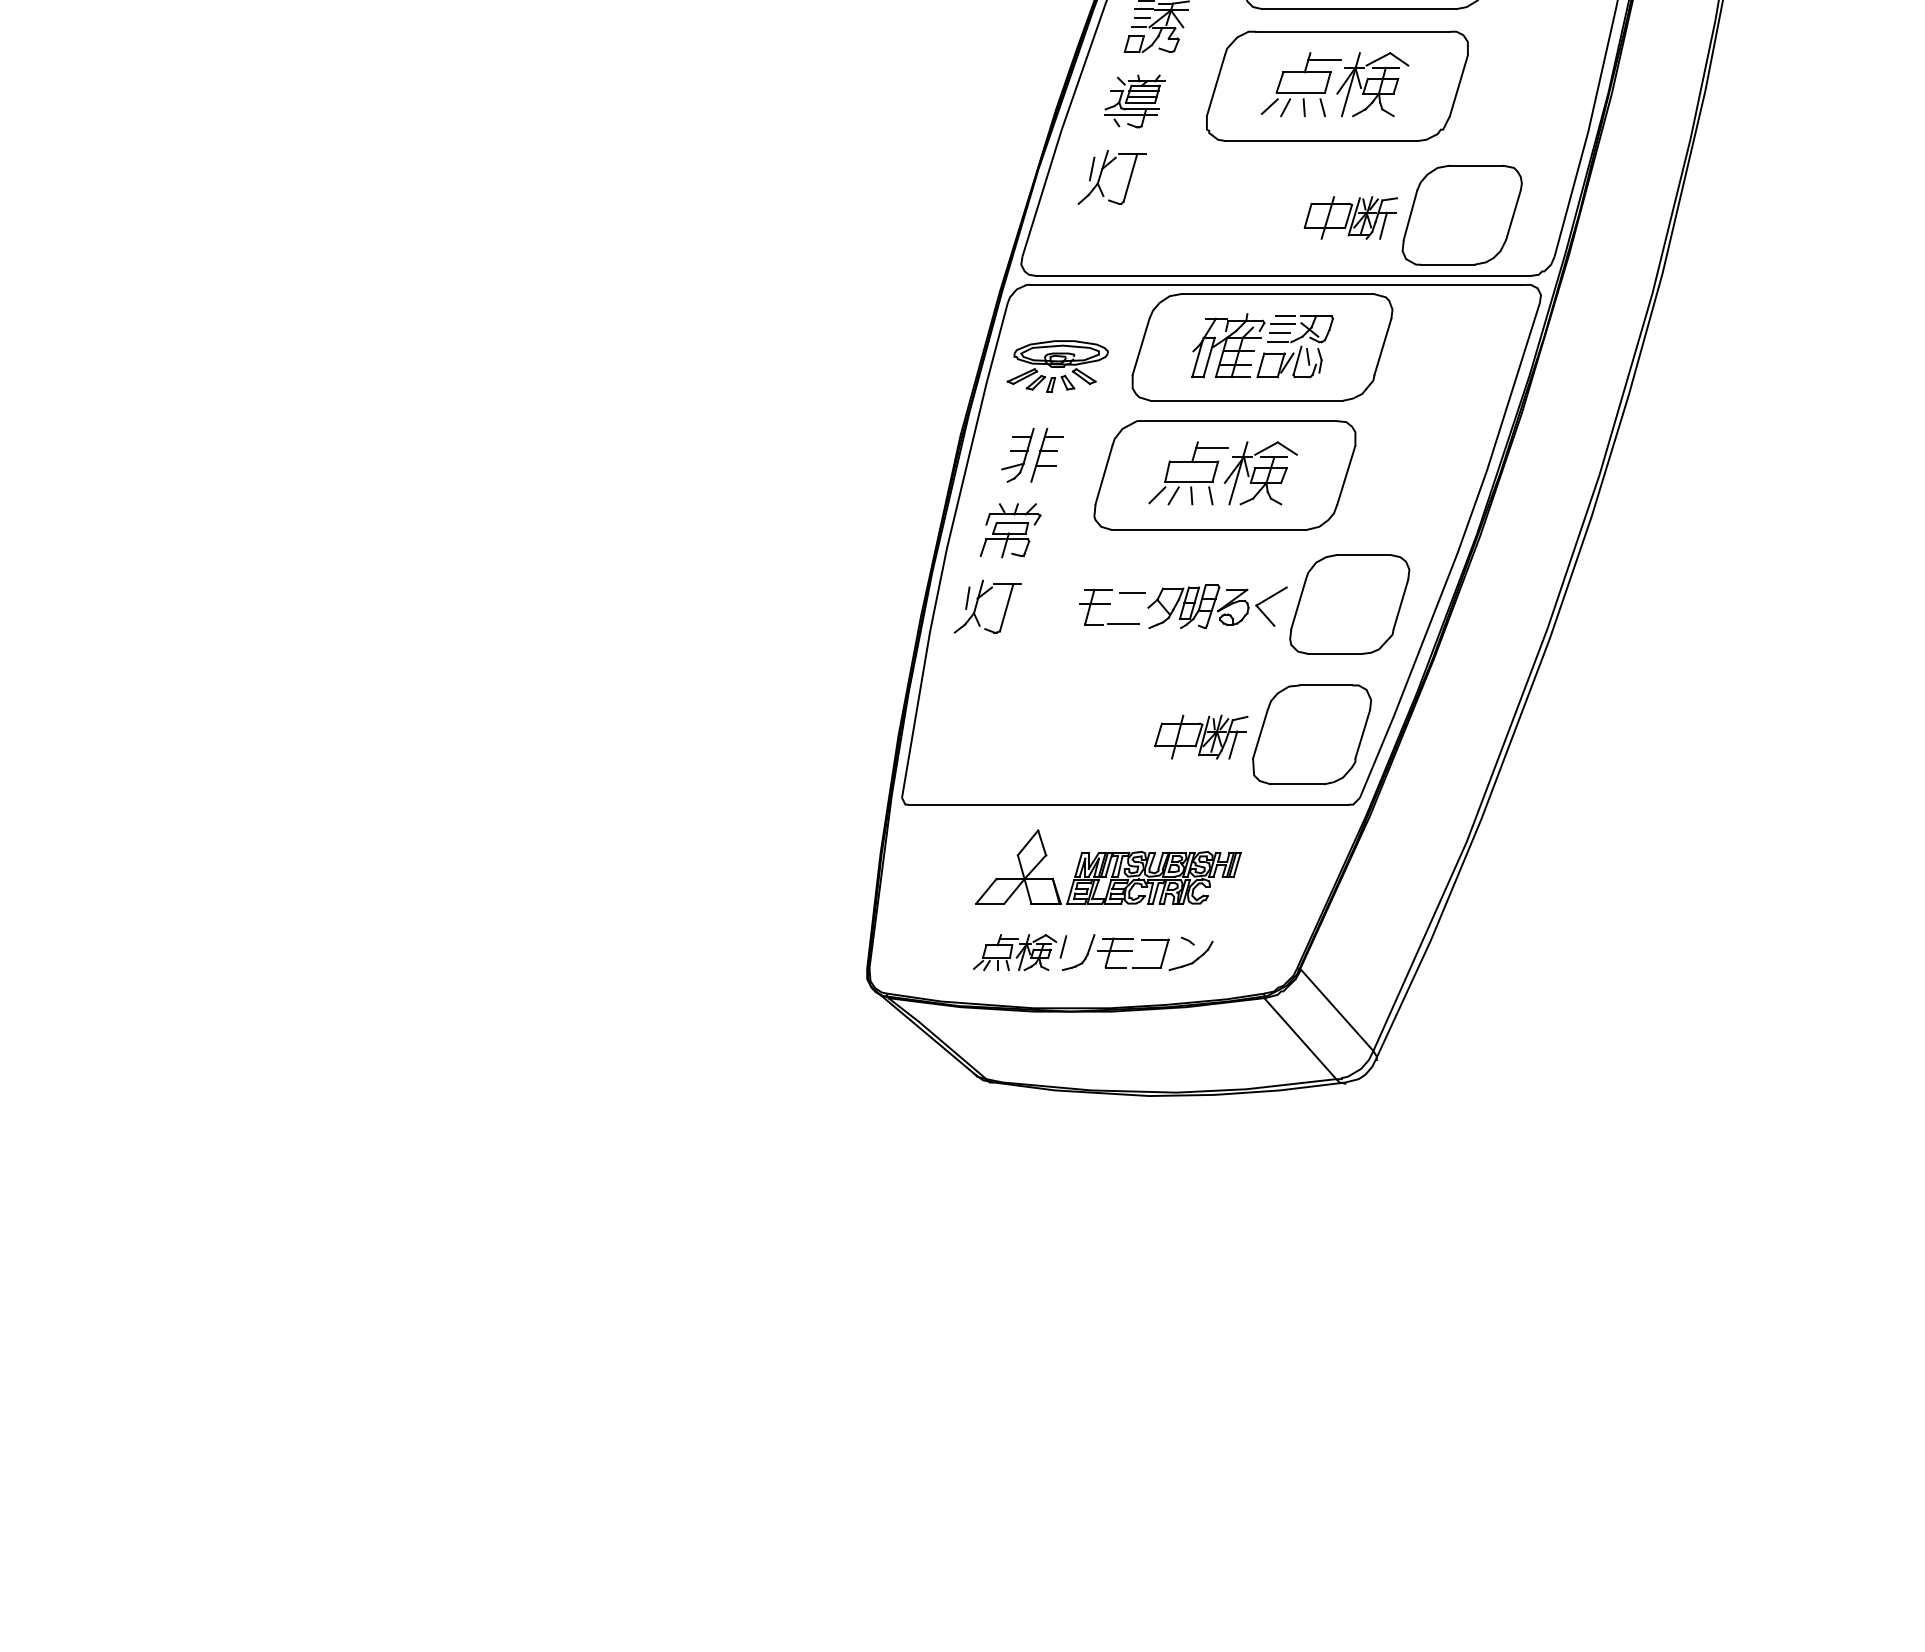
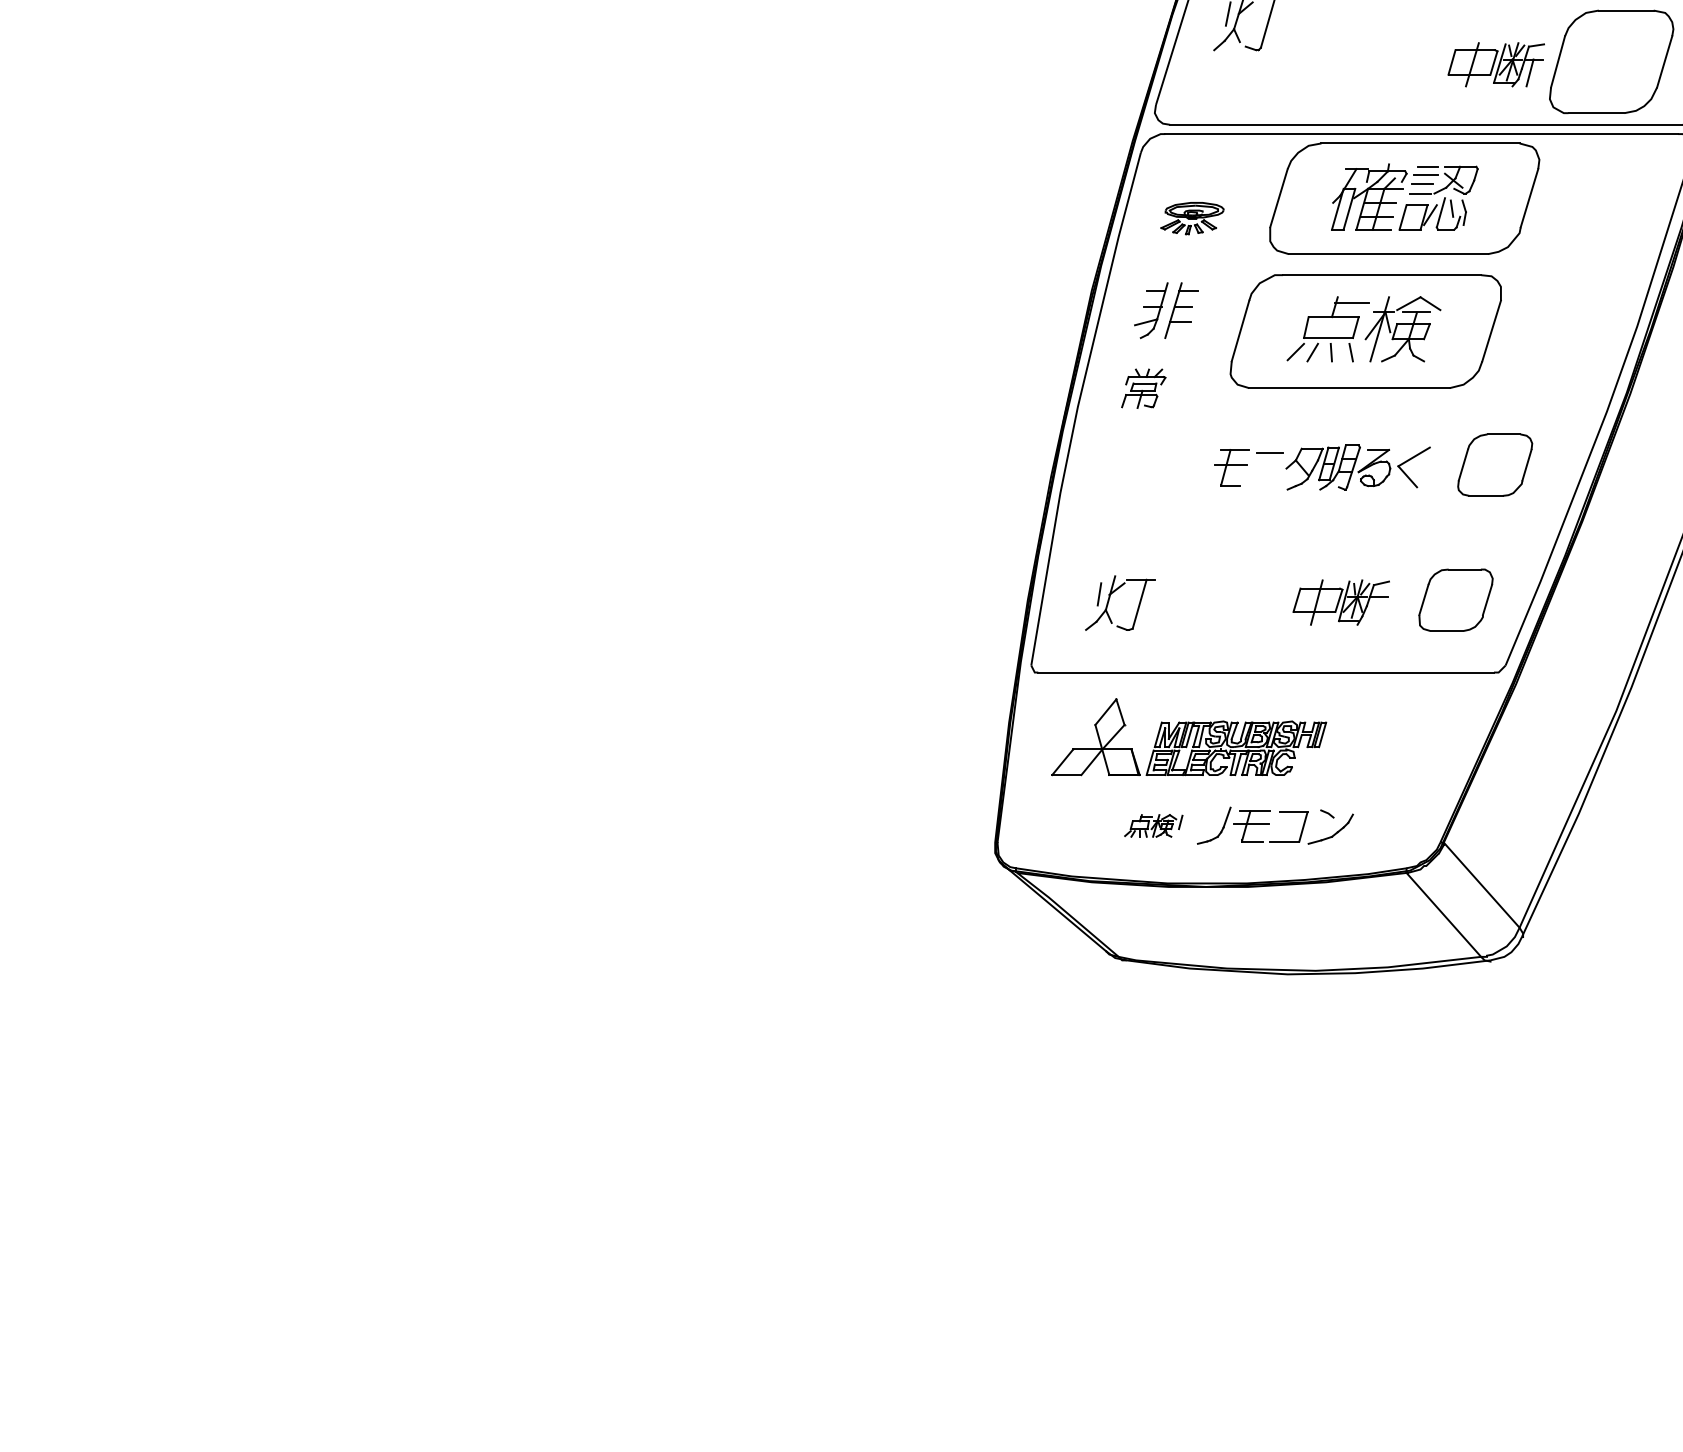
part: (1057, 366) -> (1192, 218), size x0.6
part: (1010, 530) -> (1143, 388), size x0.7
part: (1349, 604) -> (1494, 465), size x0.6
part: (977, 605) -> (1109, 601), moved
line: (1123, 623) -> (1260, 484), removed
part: (1311, 734) -> (1455, 599), size x0.6
line: (1233, 744) -> (1374, 610), removed
part: (1108, 866) -> (1189, 736), moved
part: (1020, 952) -> (1154, 825), size x0.6

